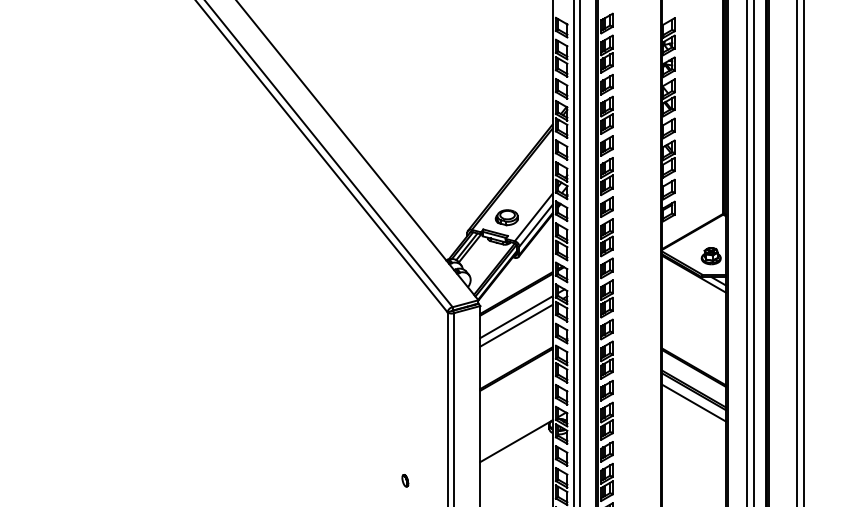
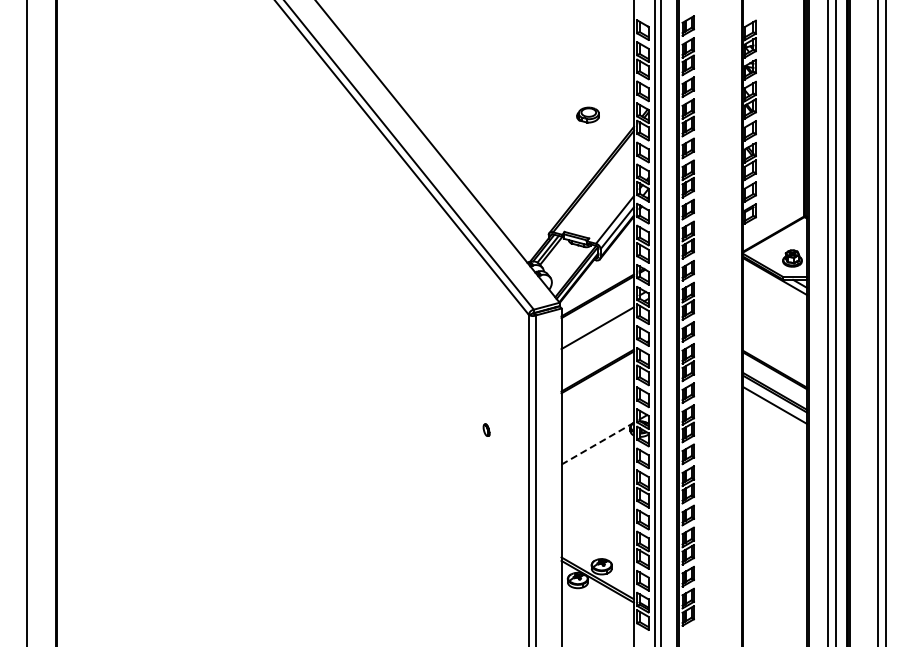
part: (506, 217) -> (587, 114), moved
line: (516, 317) -> (597, 319), removed
line: (516, 441) -> (597, 443), solid -> dashed
part: (405, 480) -> (486, 429), moved

